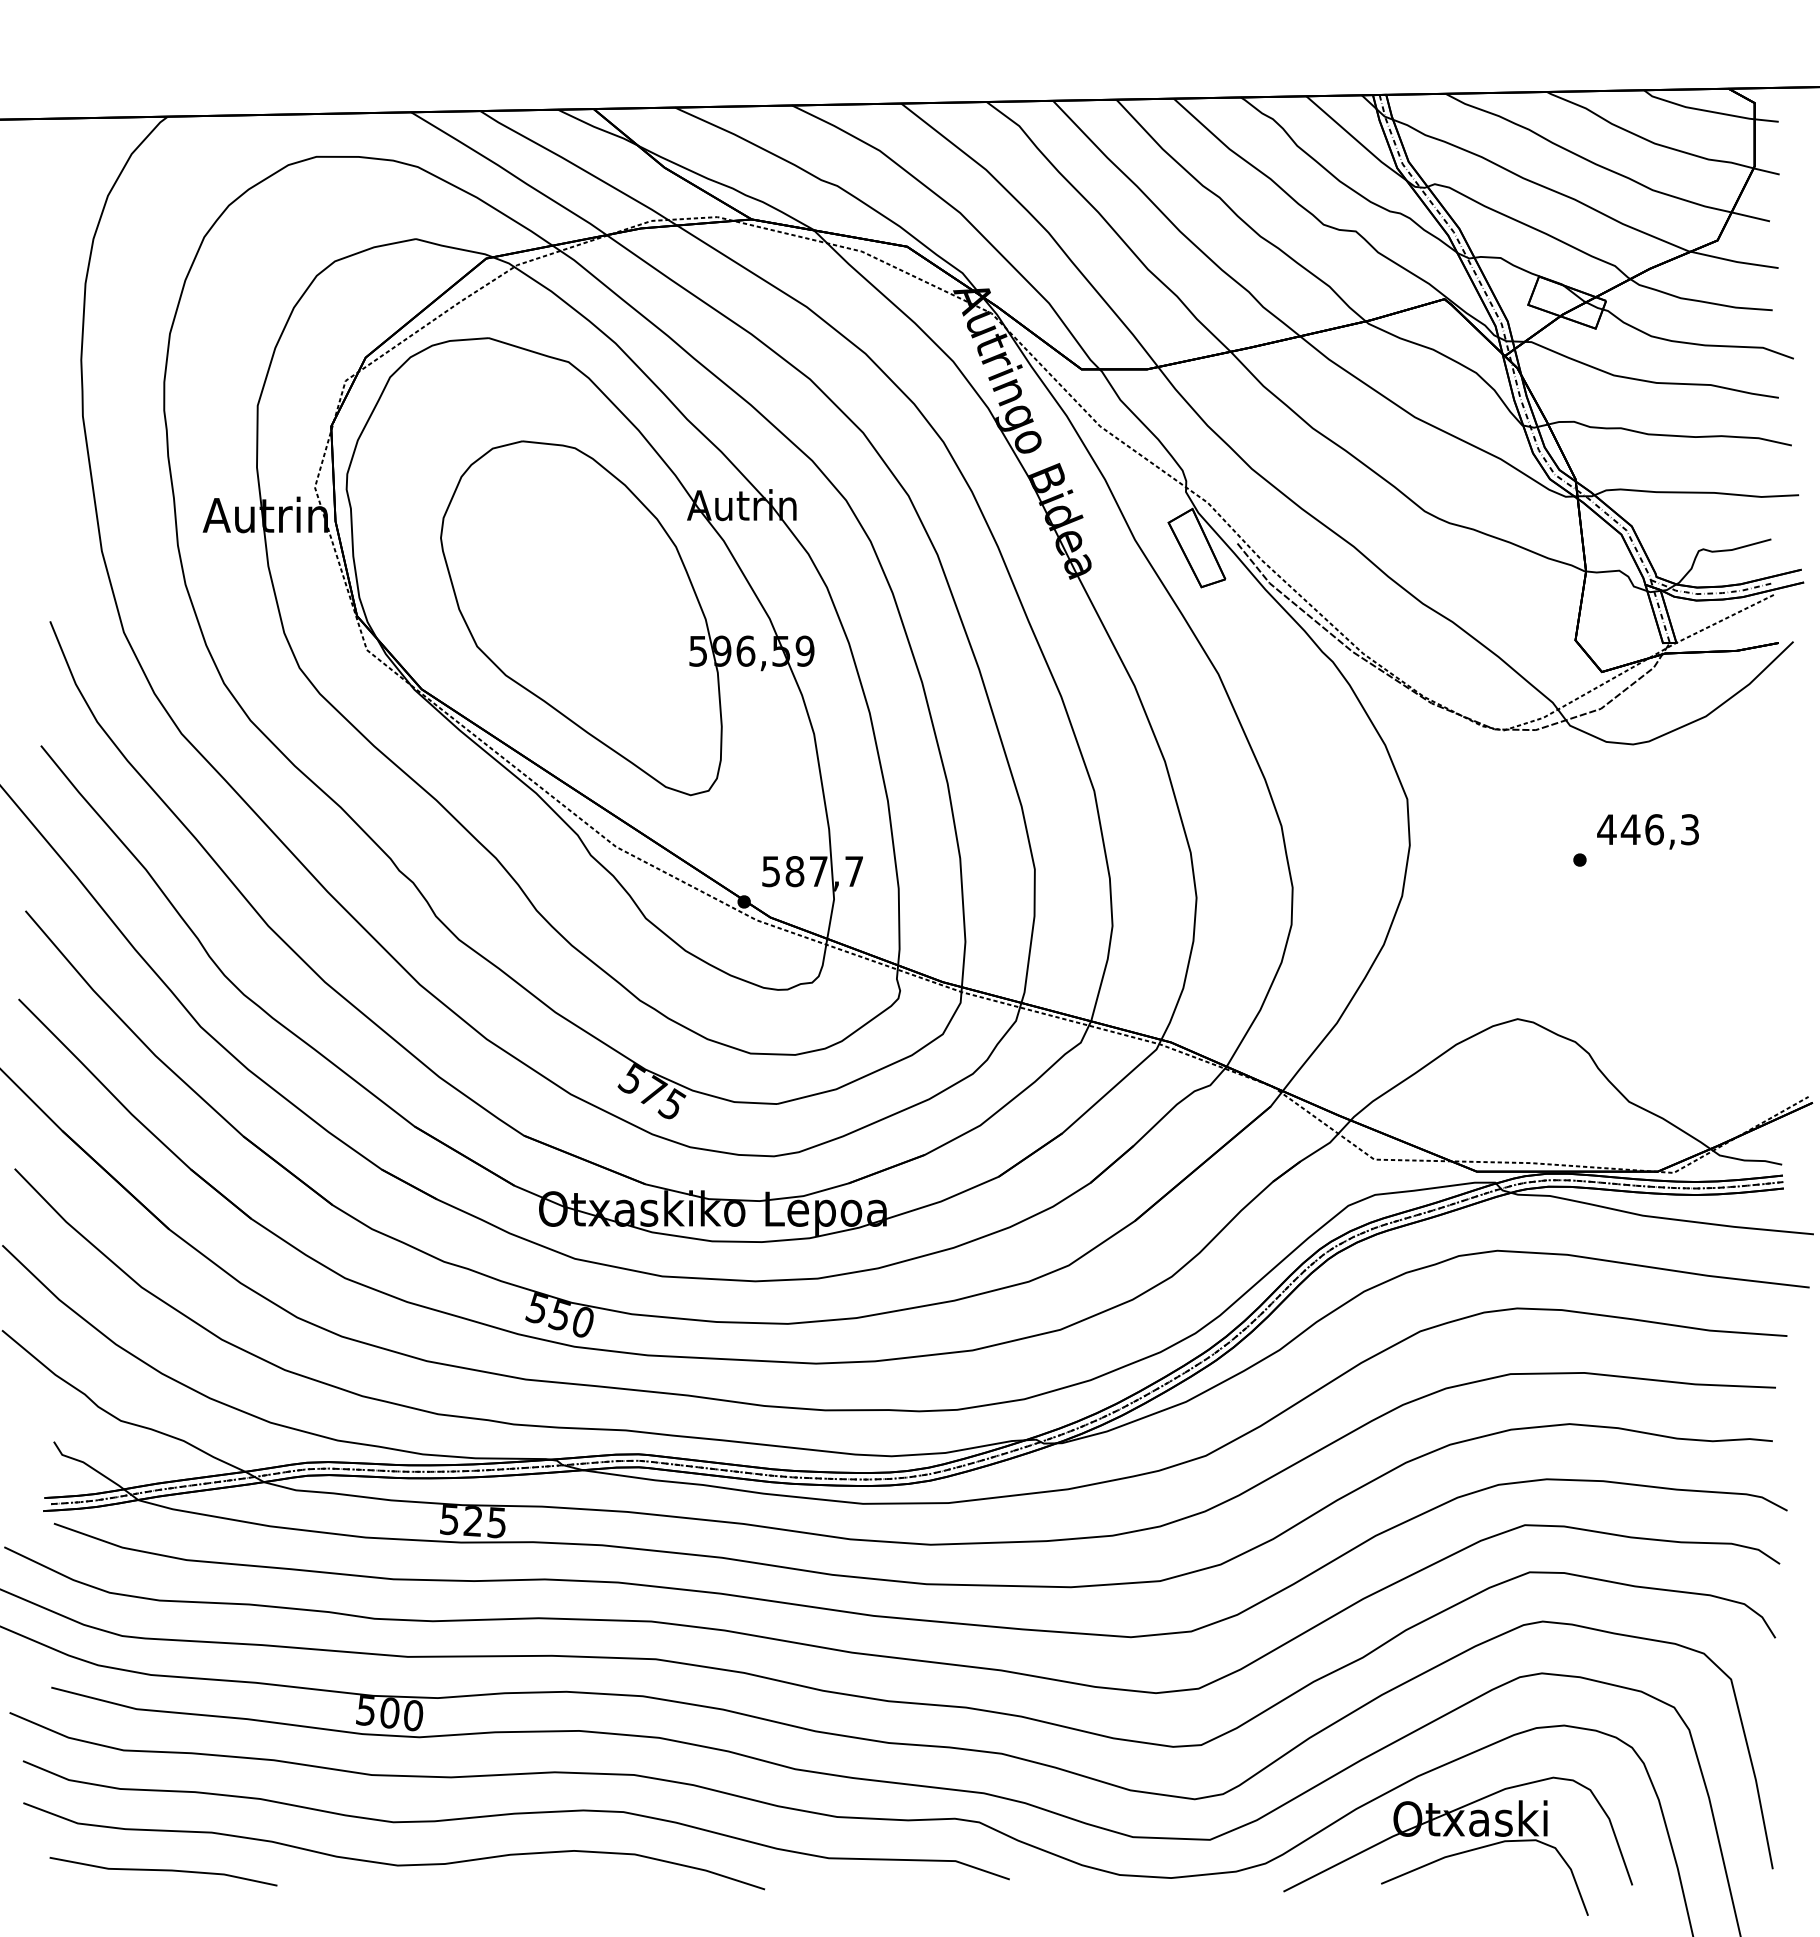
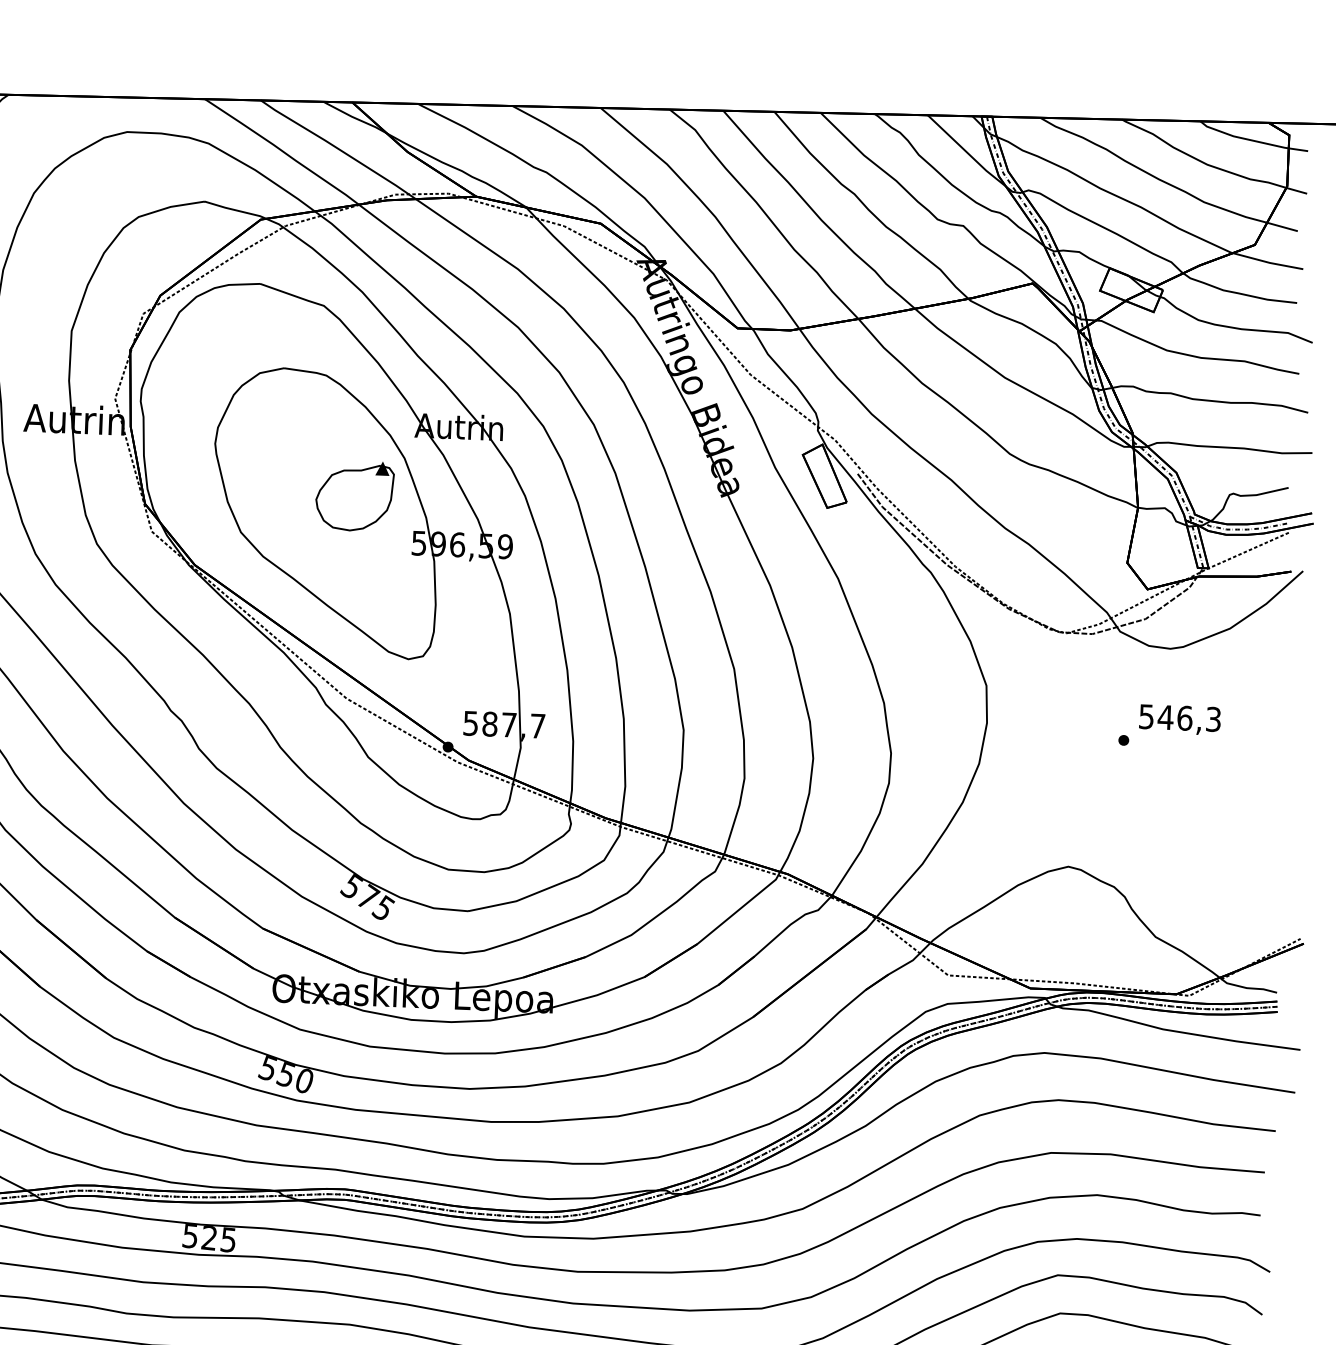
part: (615, 595) -> (354, 495), added
text: (1606, 829) -> (1146, 716), 446,3 -> 546,3

